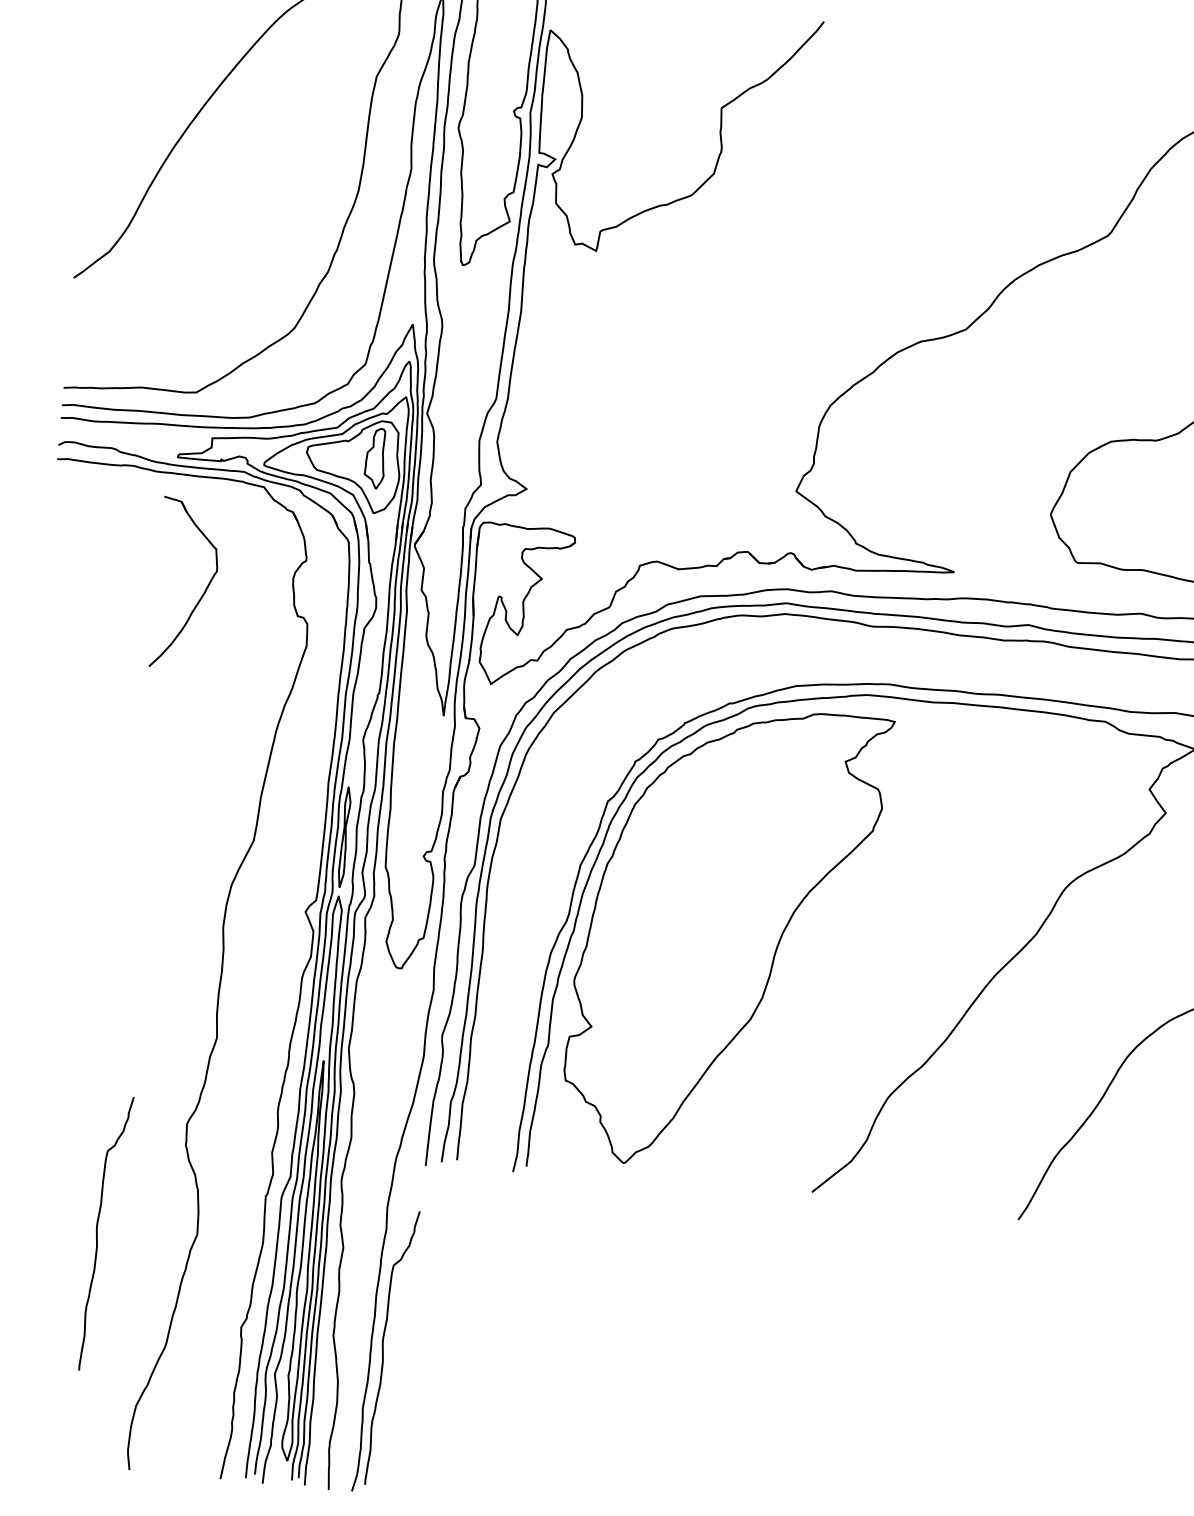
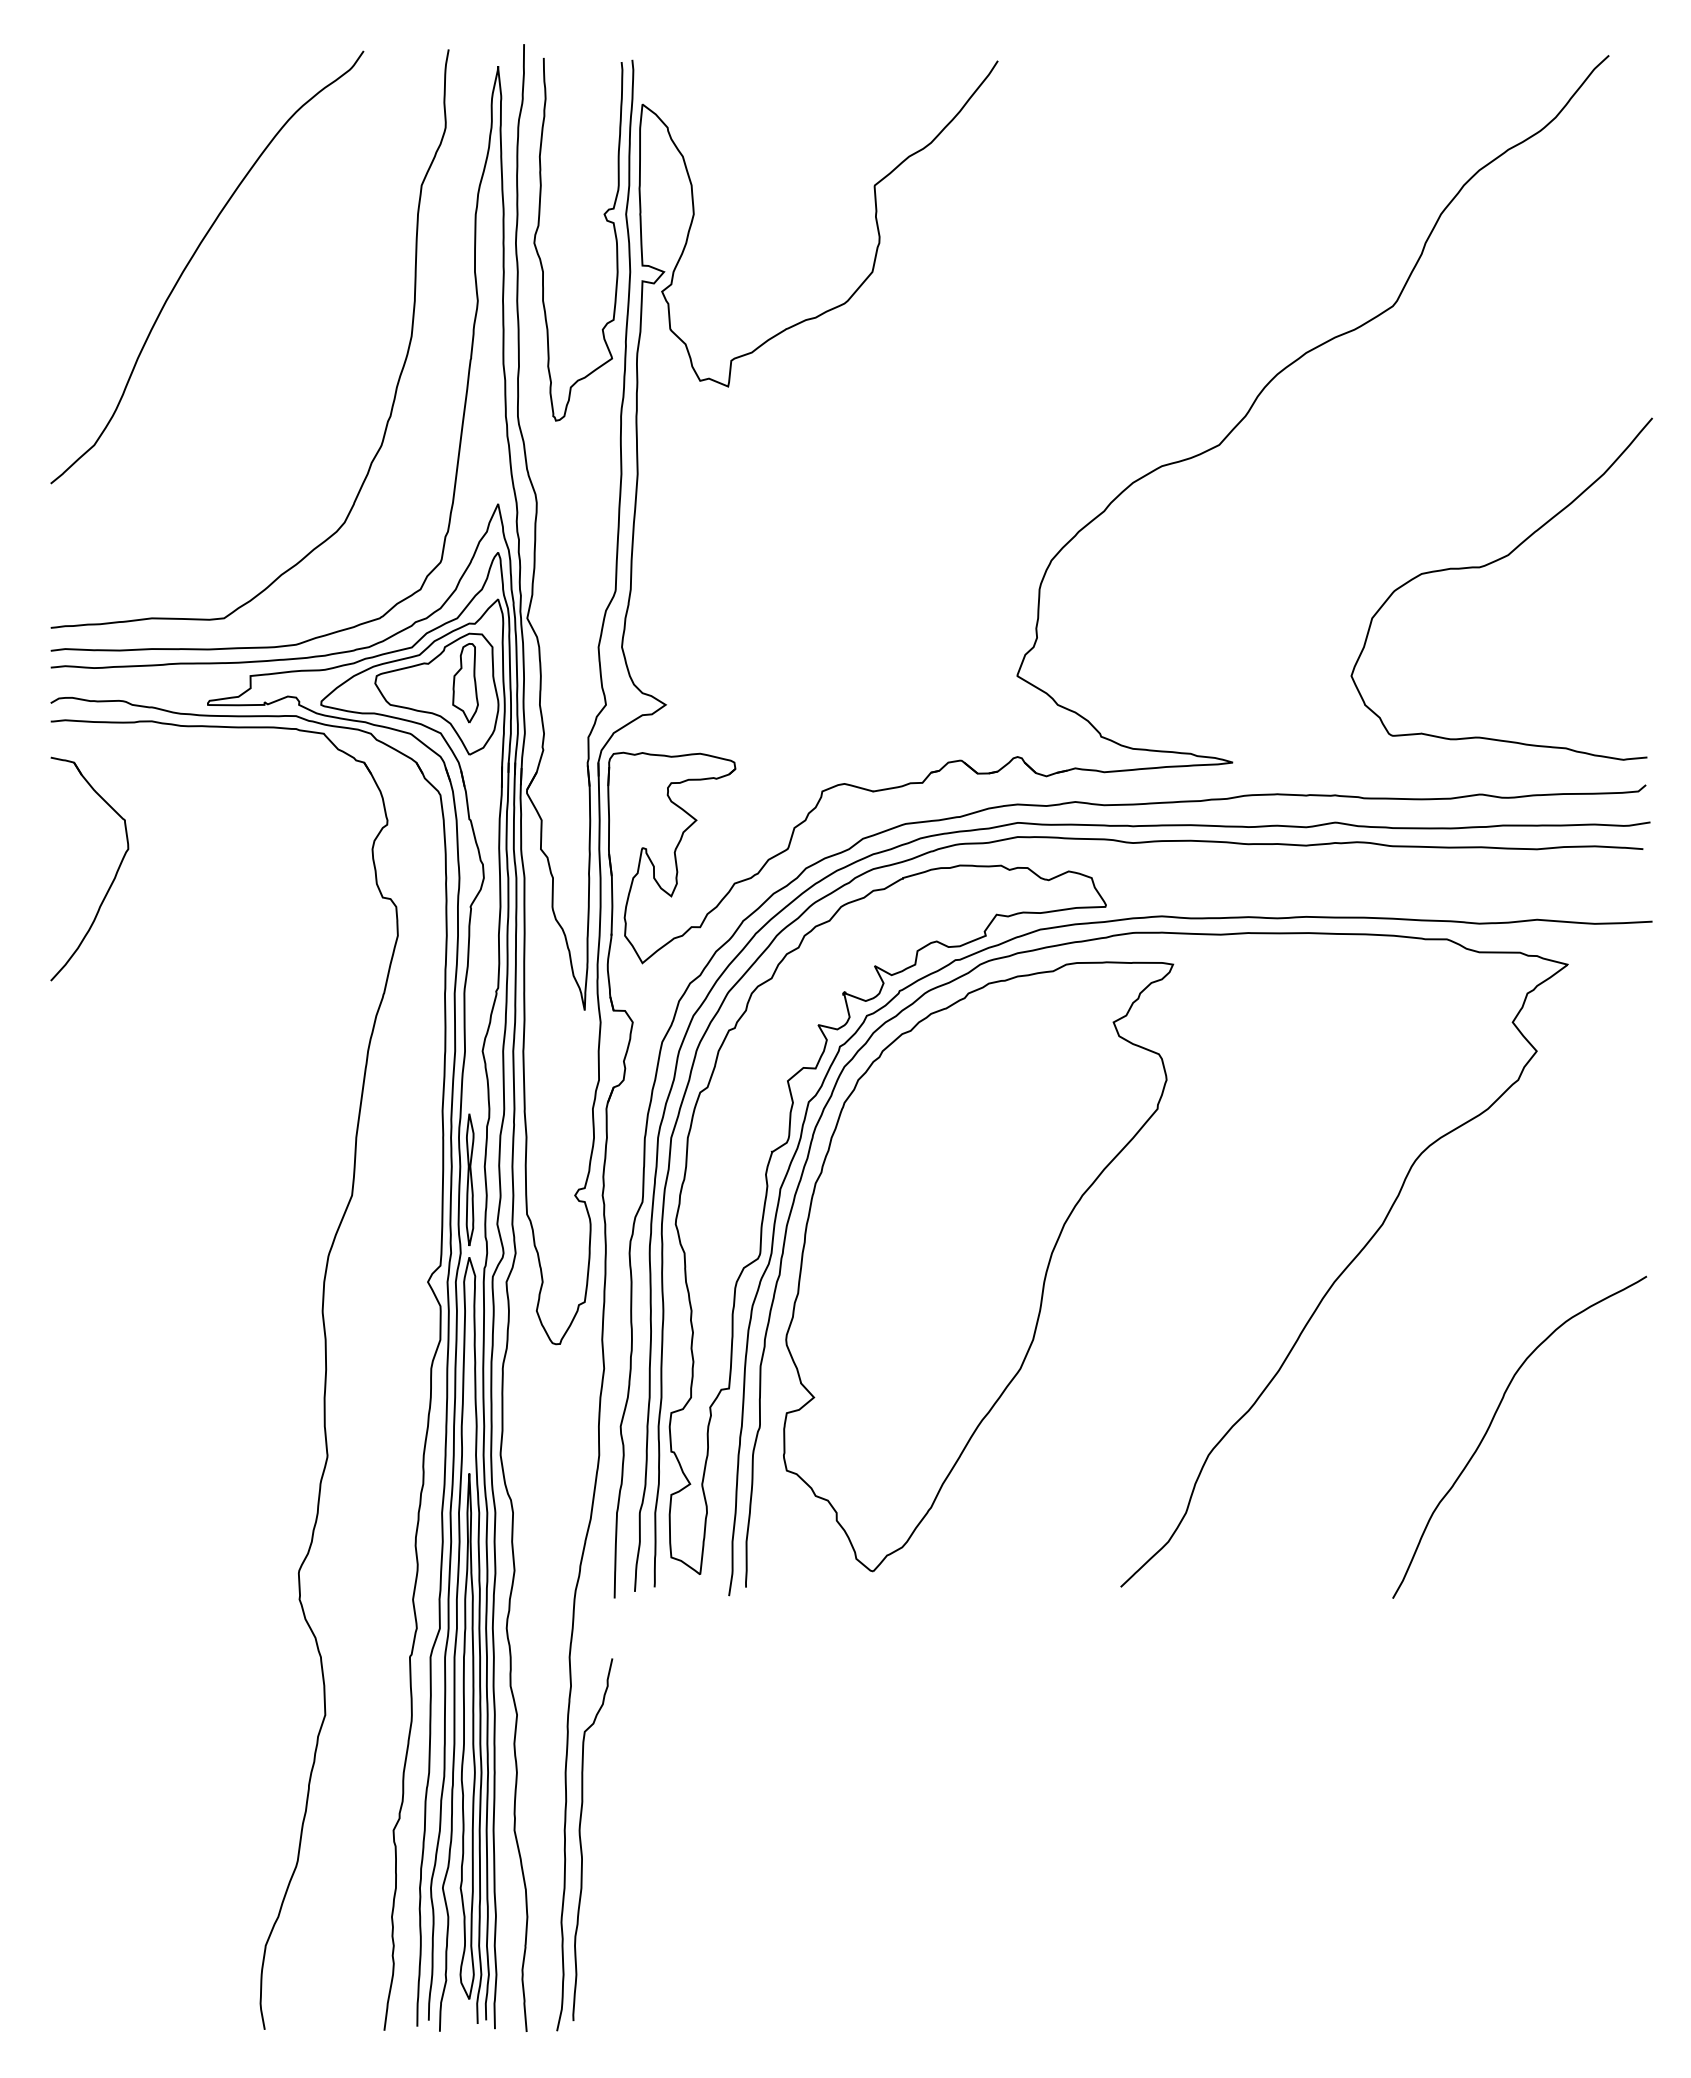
part: (202, 594) -> (112, 880), moved
part: (568, 874) -> (766, 1201), added
curve: (97, 1232) -> (195, 1724), removed

